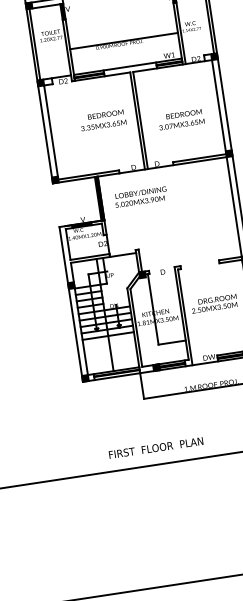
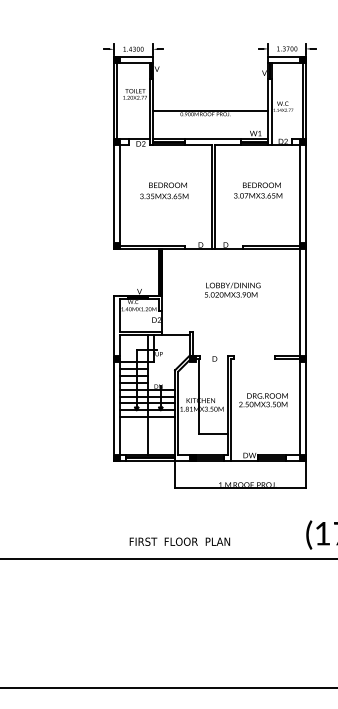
text: (103, 119) -> (164, 190), moved
text: (181, 119) -> (258, 190), moved
text: (140, 196) -> (232, 289), moved

